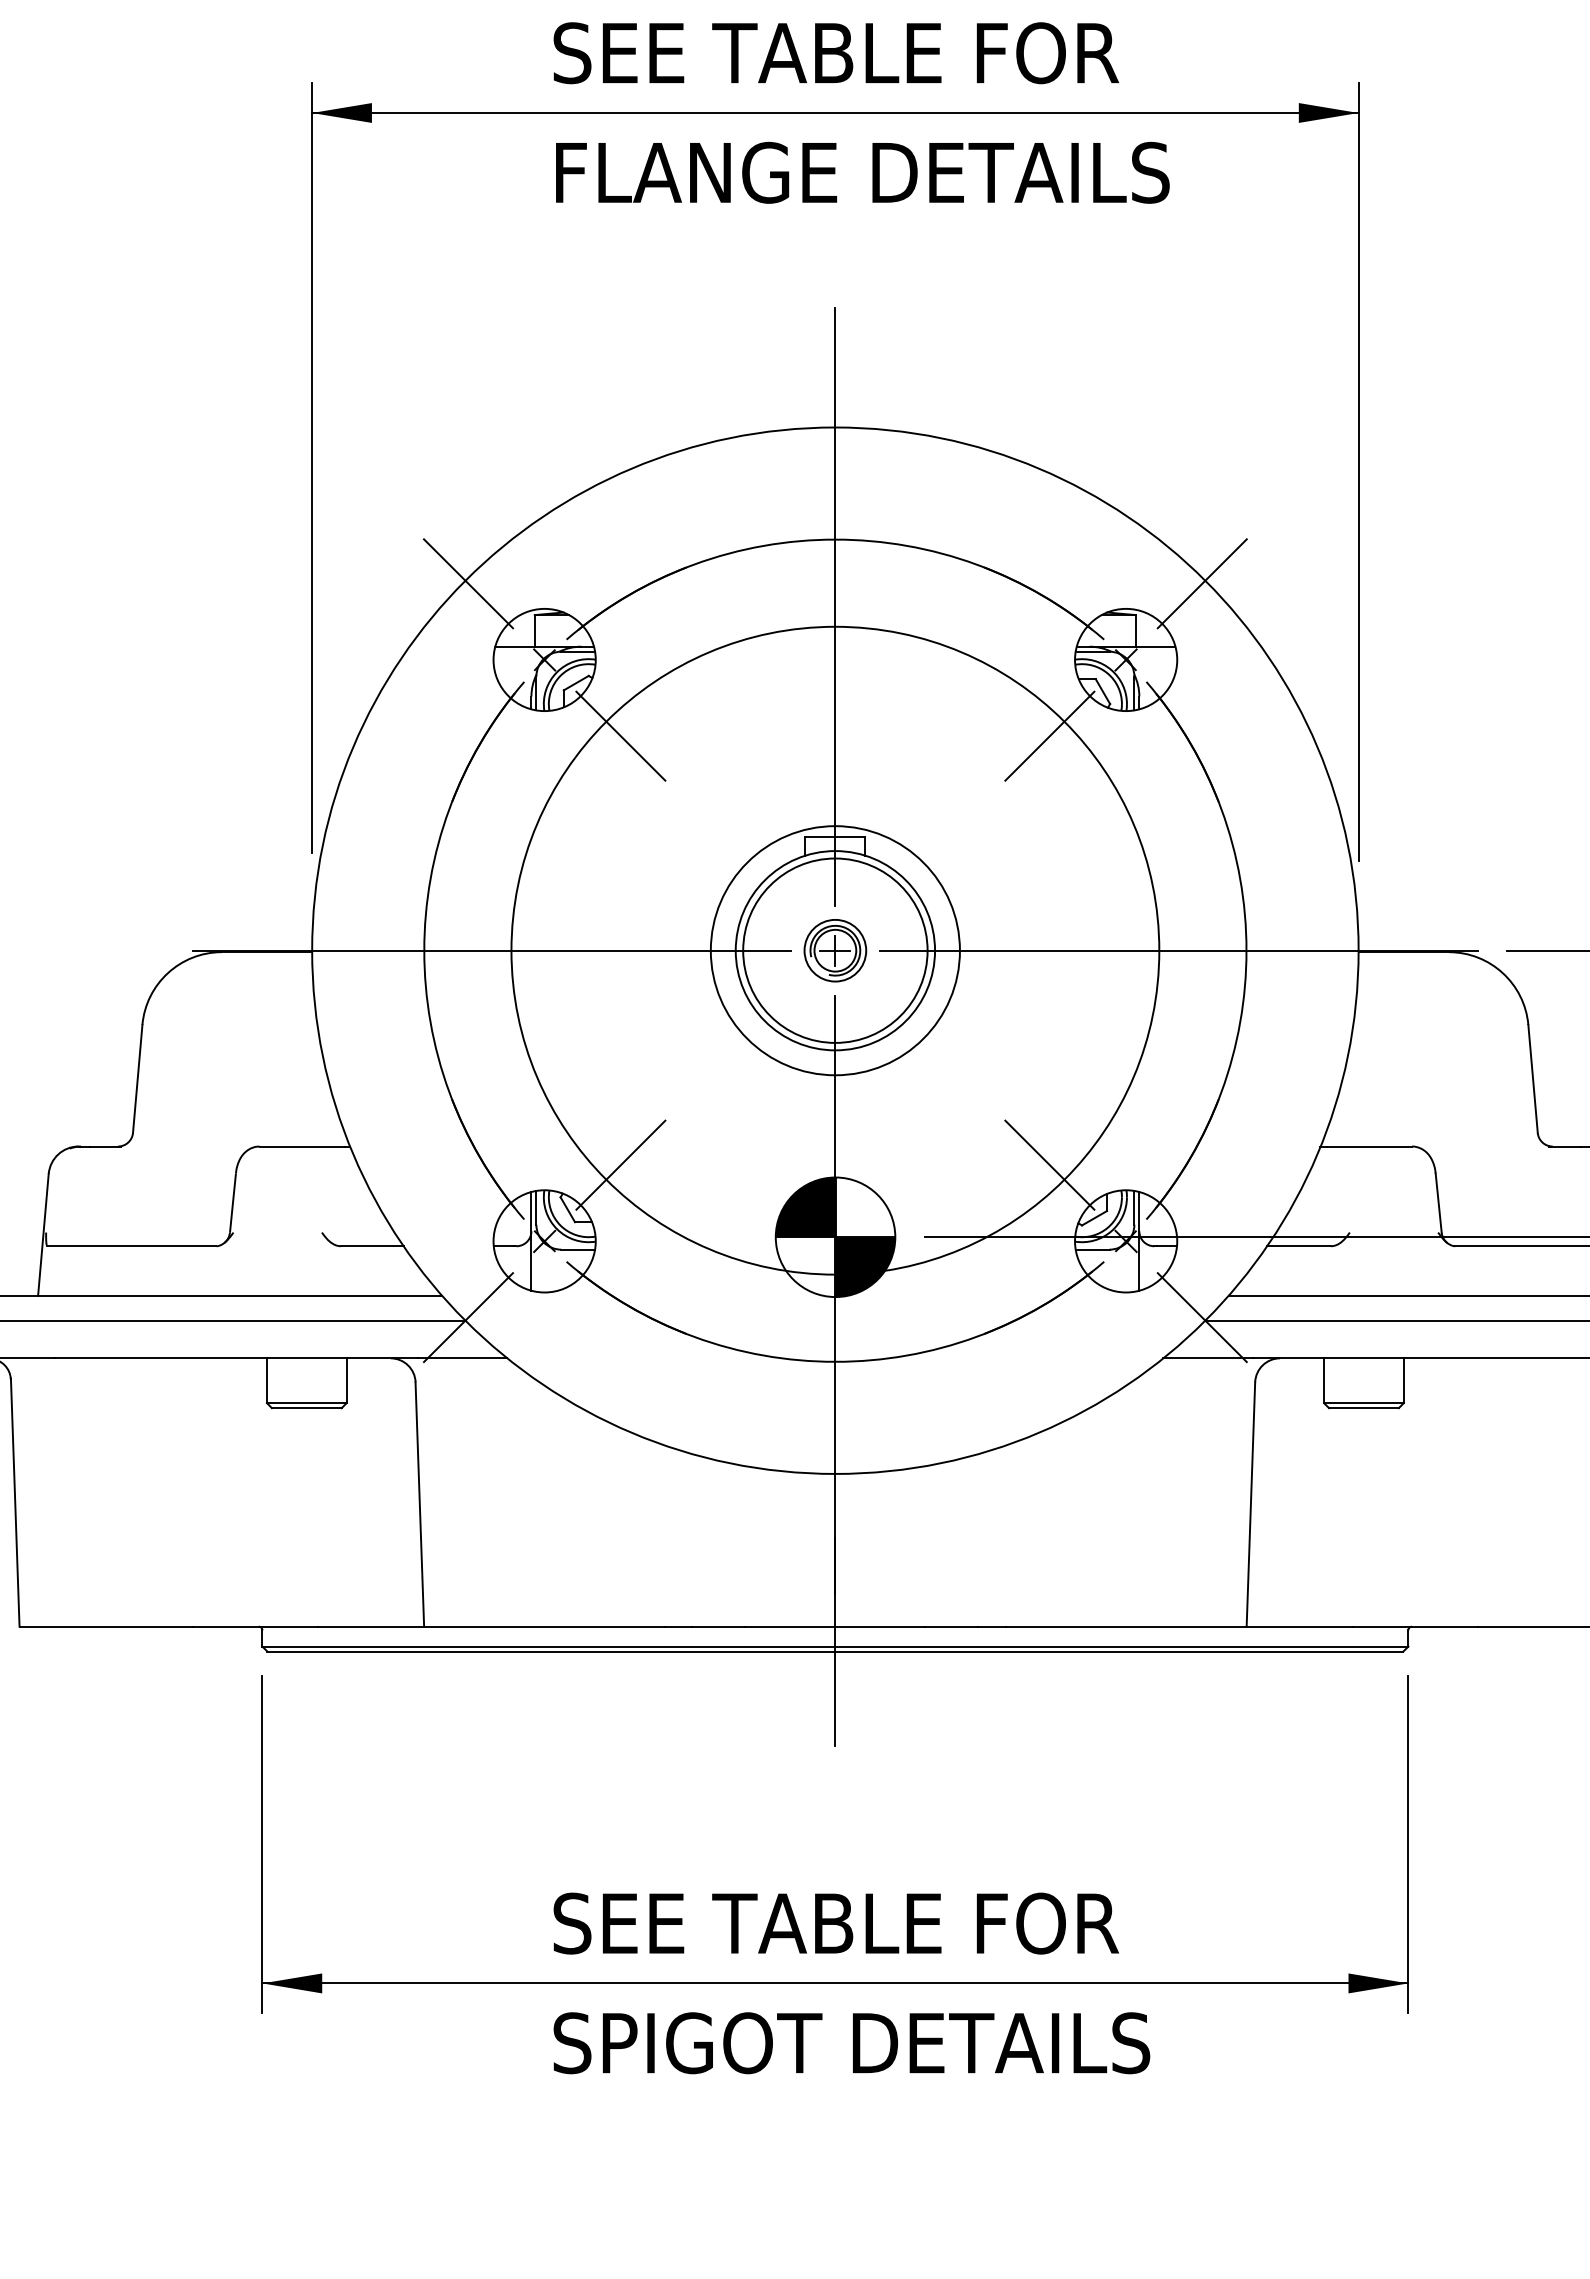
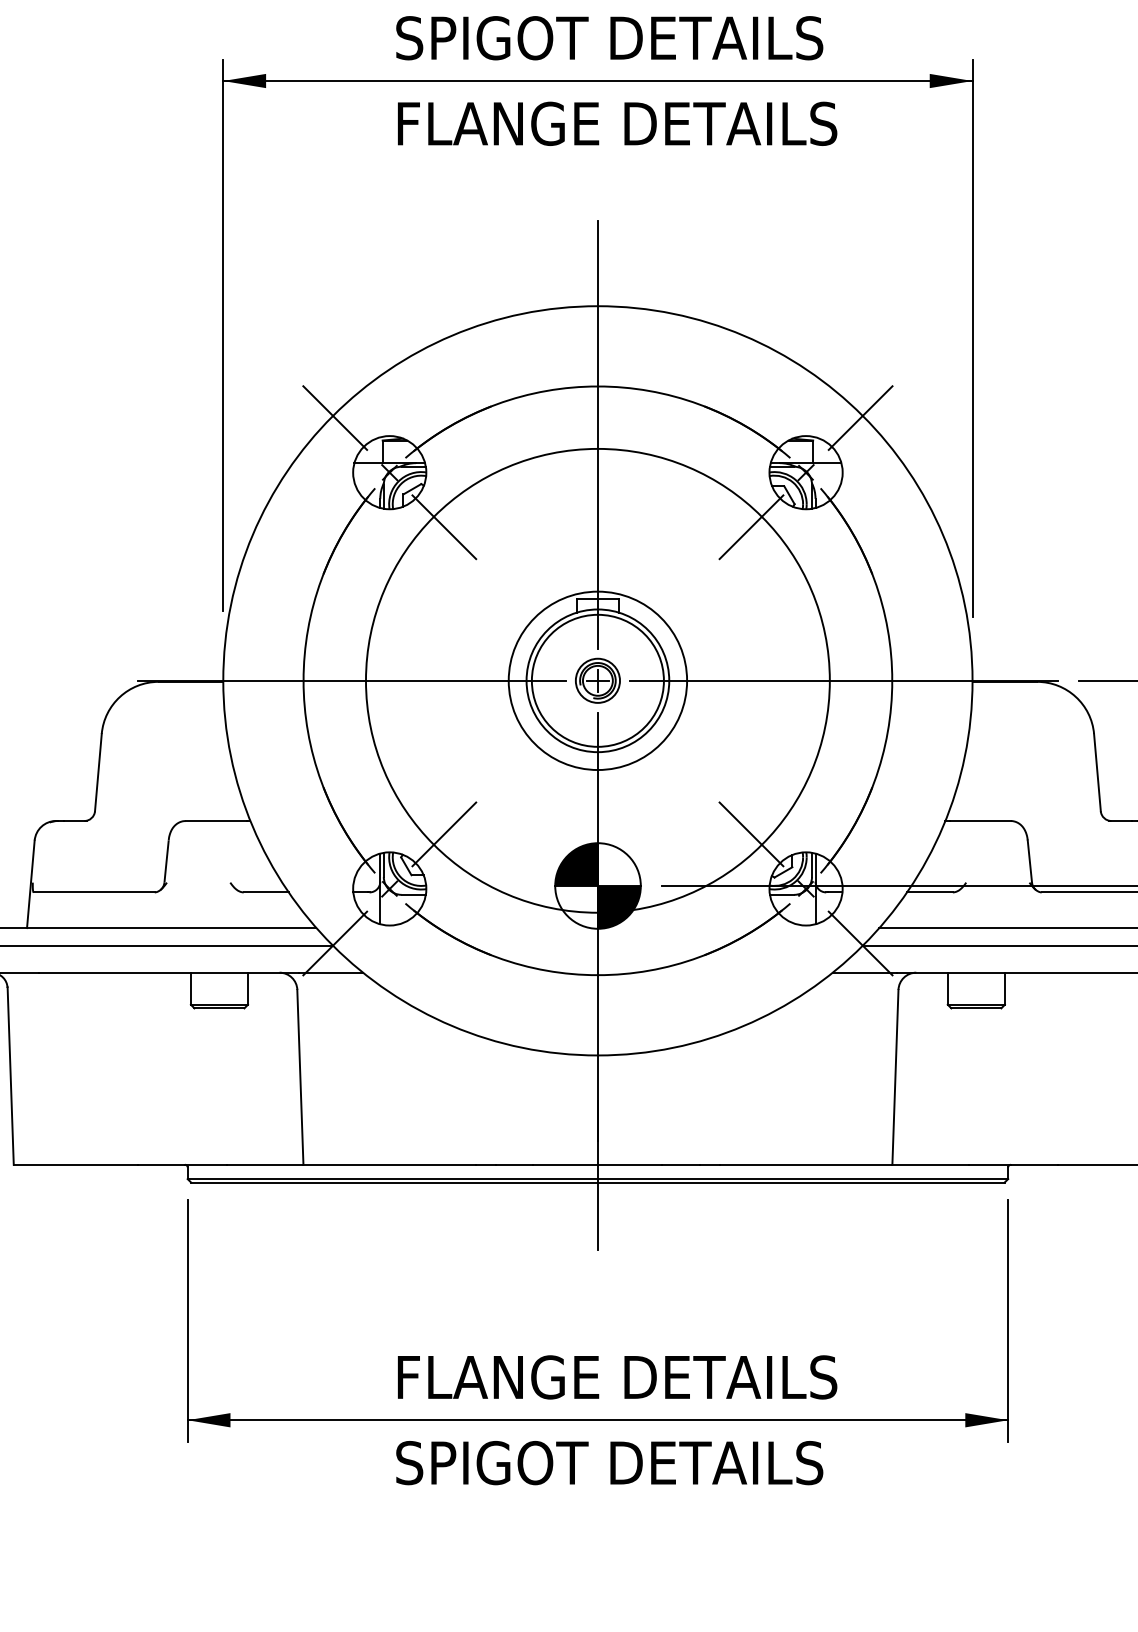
text: (880, 53) -> (630, 38), SEE TABLE FOR -> SPIGOT DETAILS
text: (861, 1923) -> (616, 1377), SEE TABLE FOR -> FLANGE DETAILS

